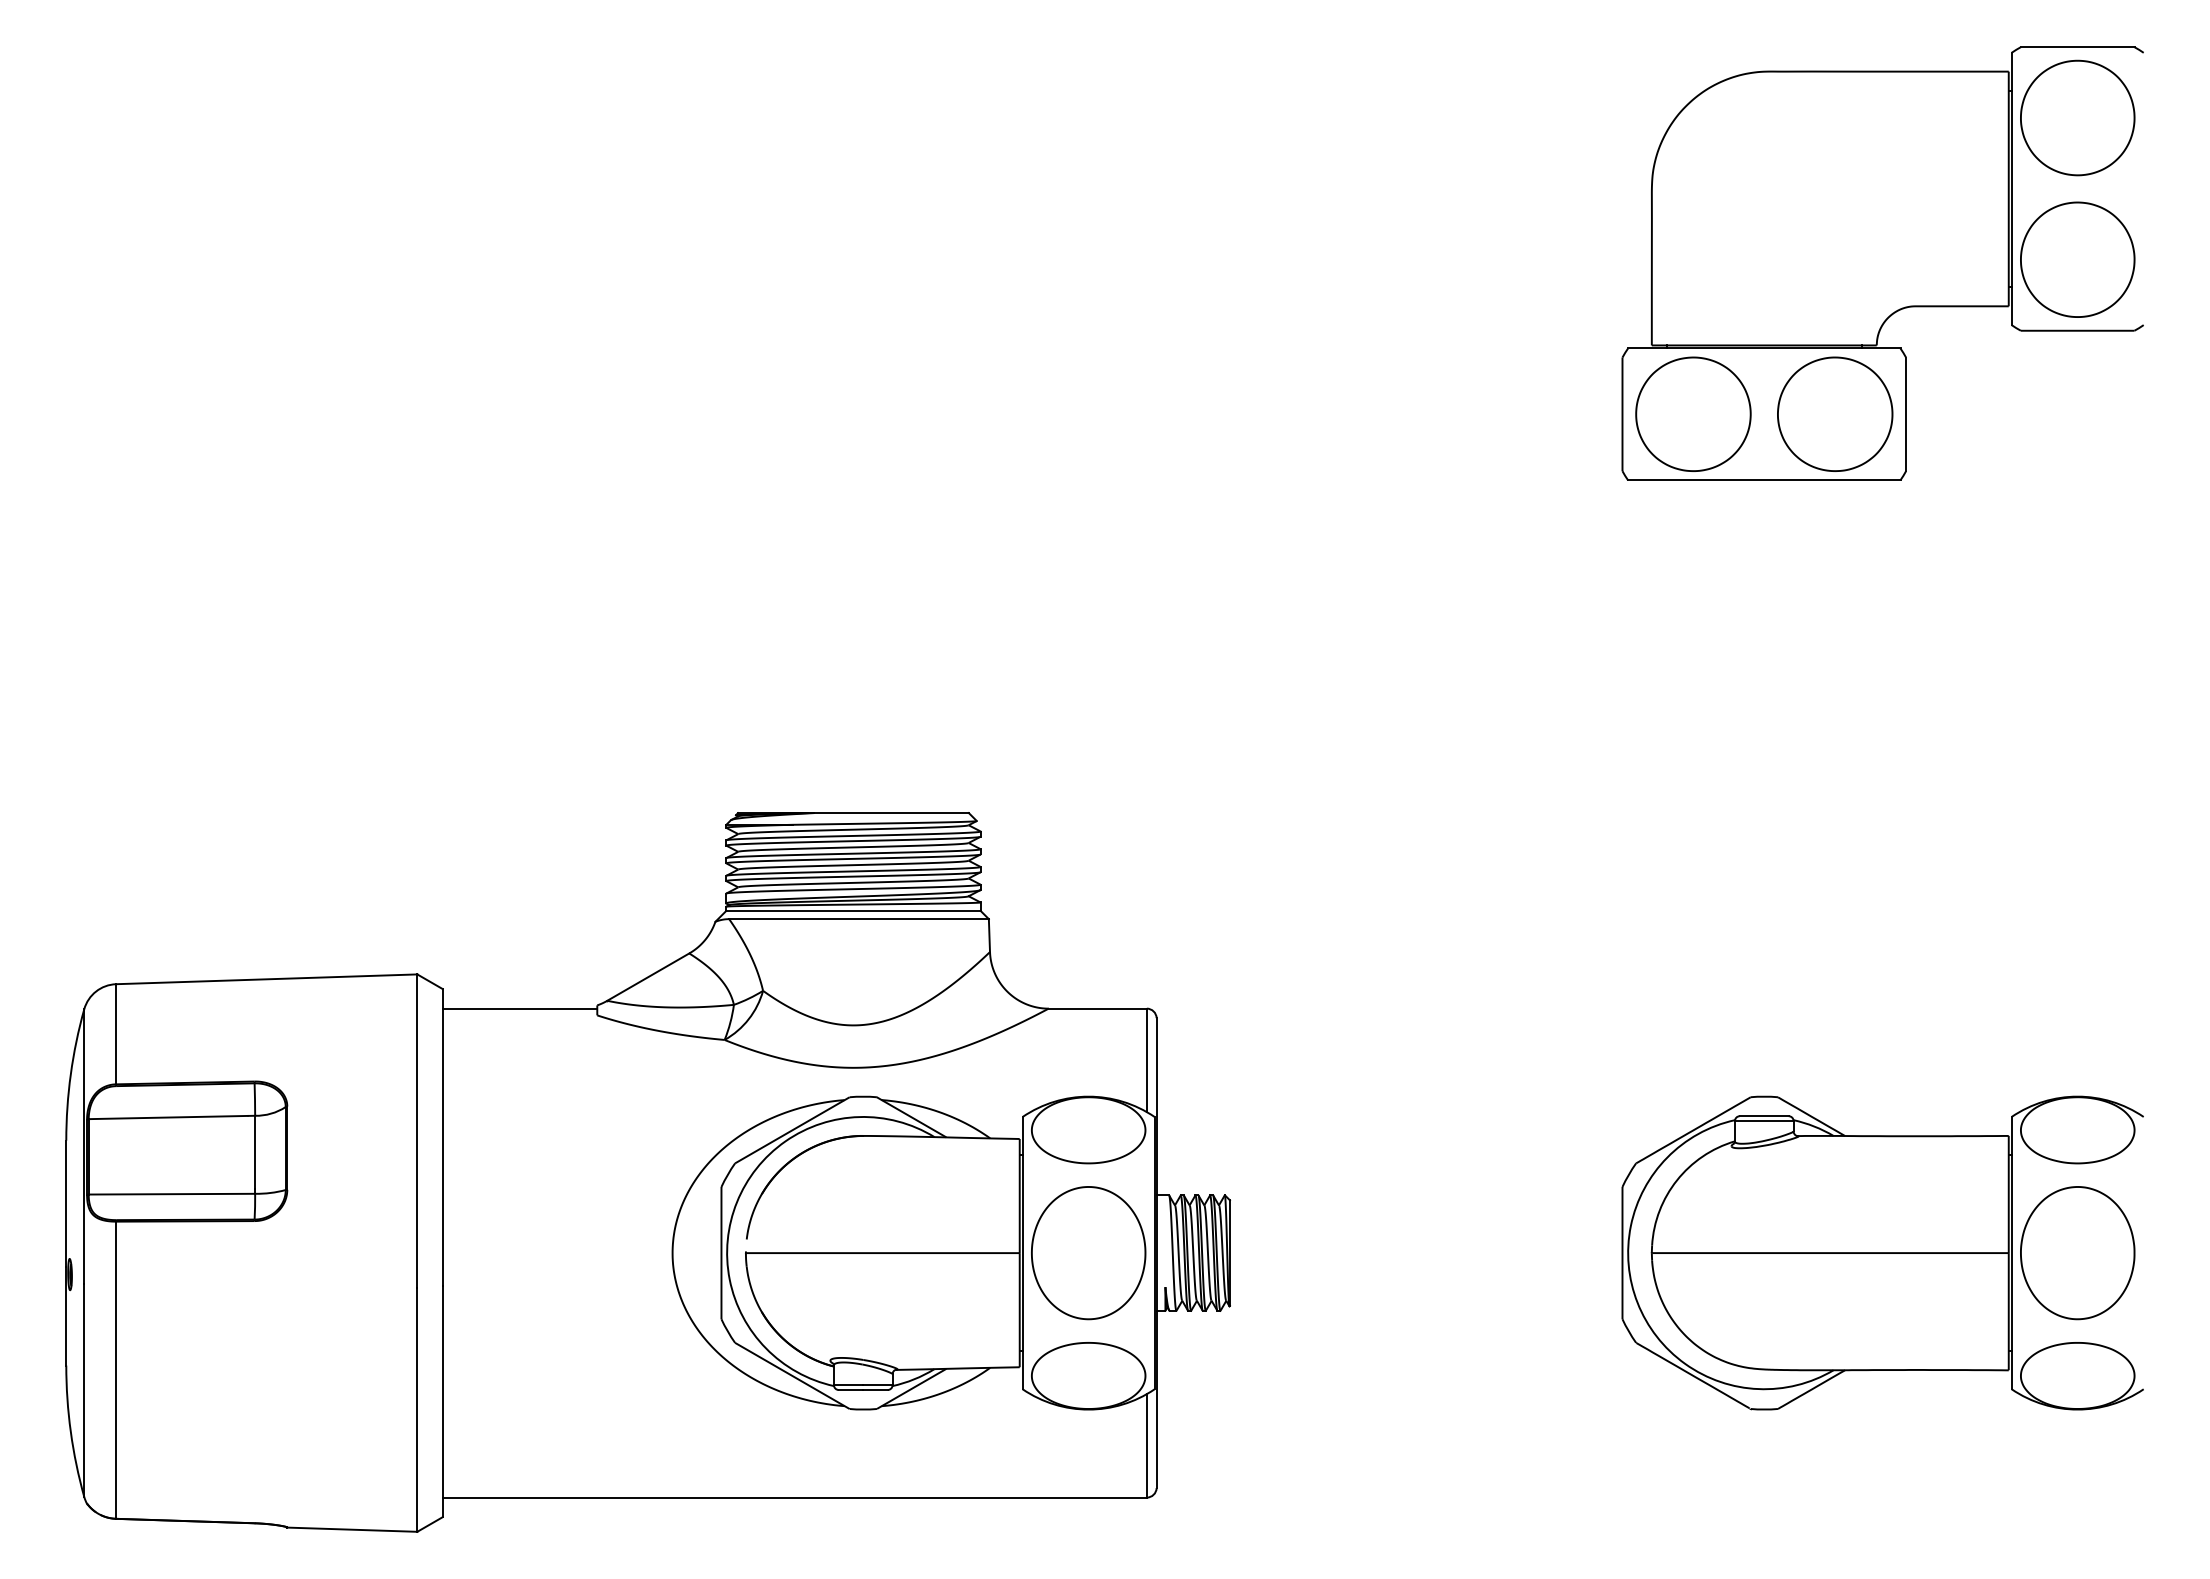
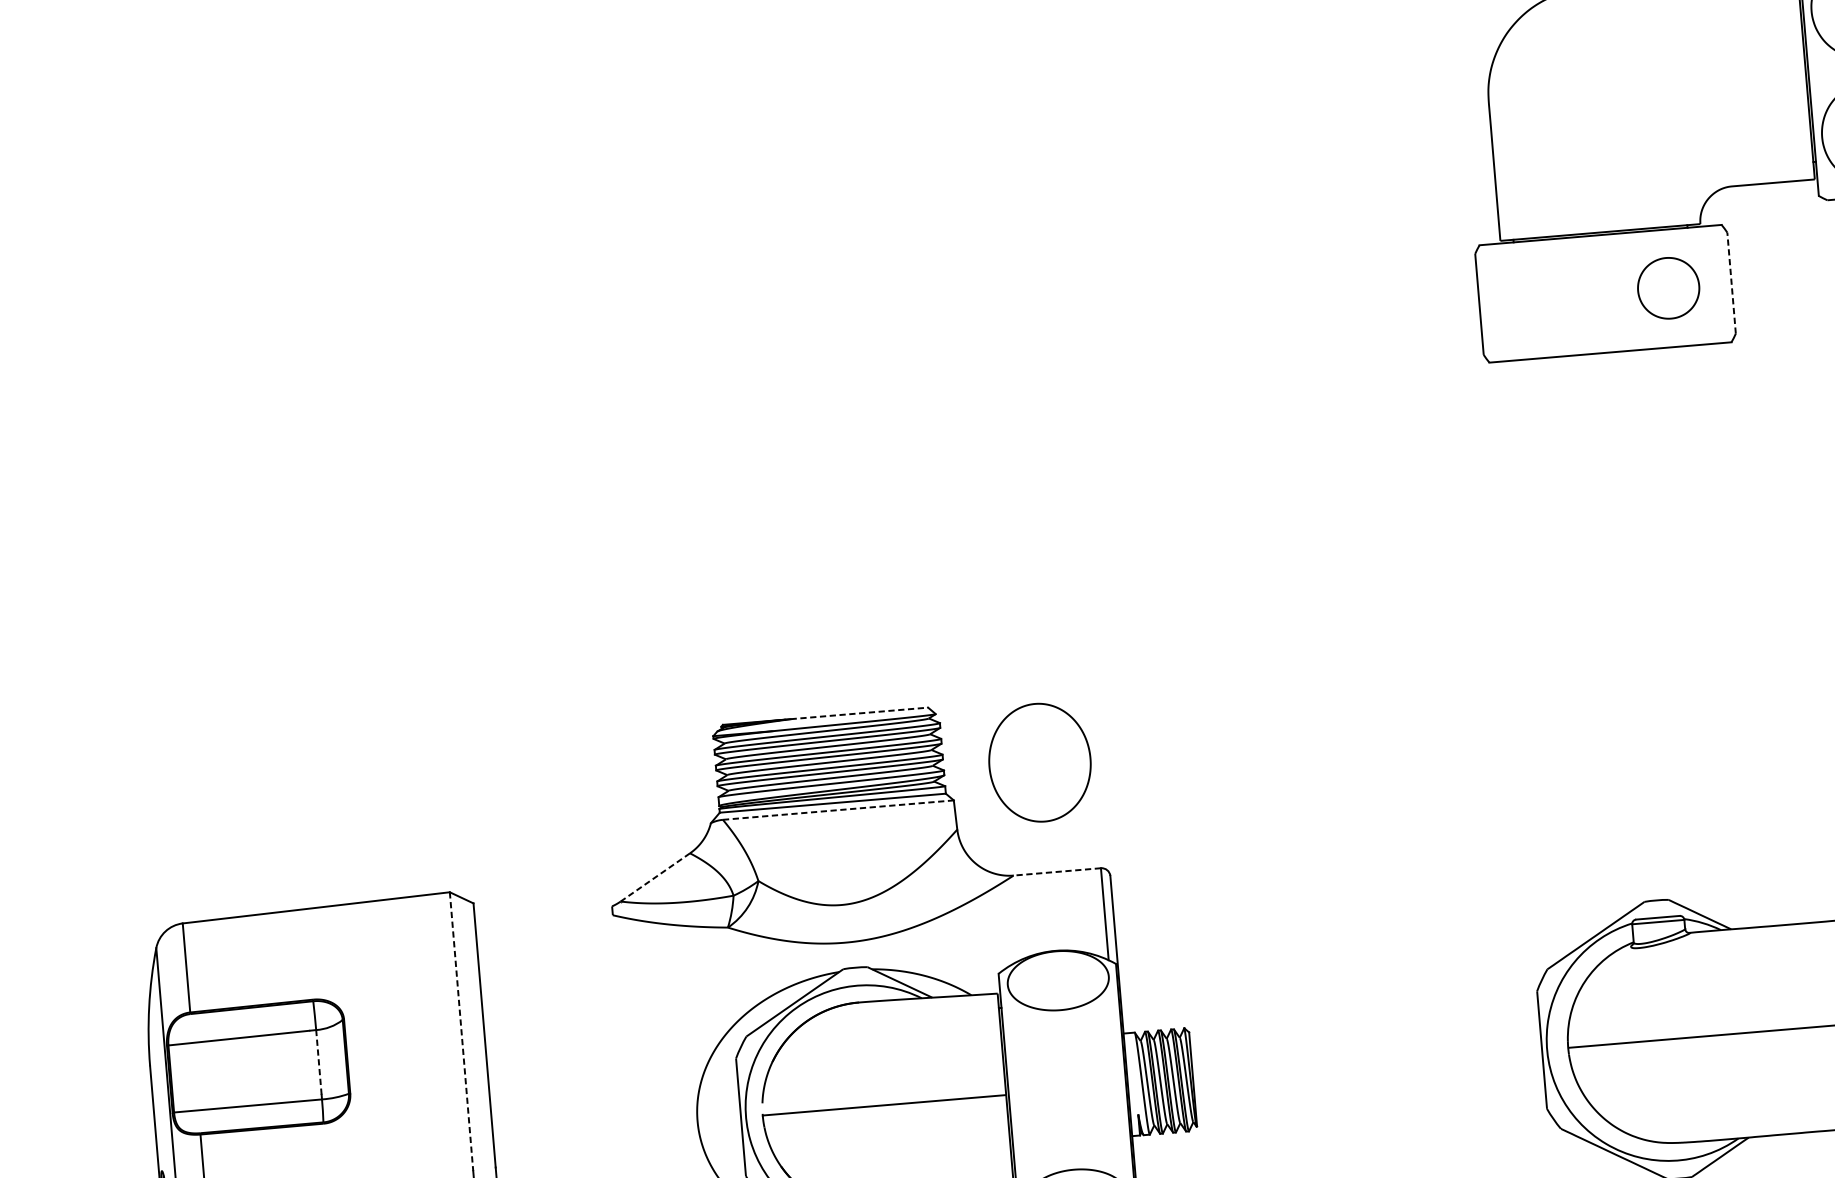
part: (1693, 413) -> (1542, 298), removed
part: (1835, 413) -> (1668, 287), size x0.6
line: (1906, 414) -> (1731, 283), solid -> dashed
line: (892, 813) -> (860, 713), solid -> dashed
line: (859, 919) -> (838, 810), solid -> dashed
line: (647, 977) -> (654, 877), solid -> dashed
line: (519, 1008) -> (543, 914), removed
line: (1097, 1008) -> (1057, 871), solid -> dashed
line: (417, 1131) -> (461, 1031), solid -> dashed
line: (255, 1151) -> (319, 1061), solid -> dashed
part: (1088, 1253) -> (1039, 763), moved

